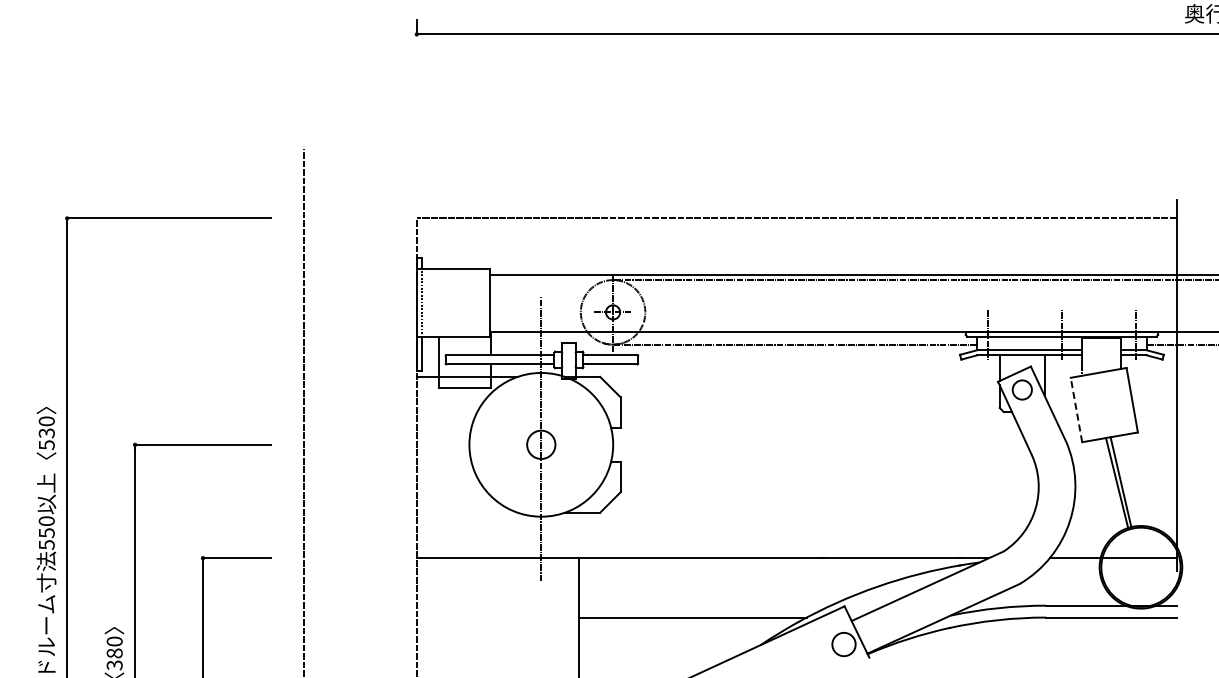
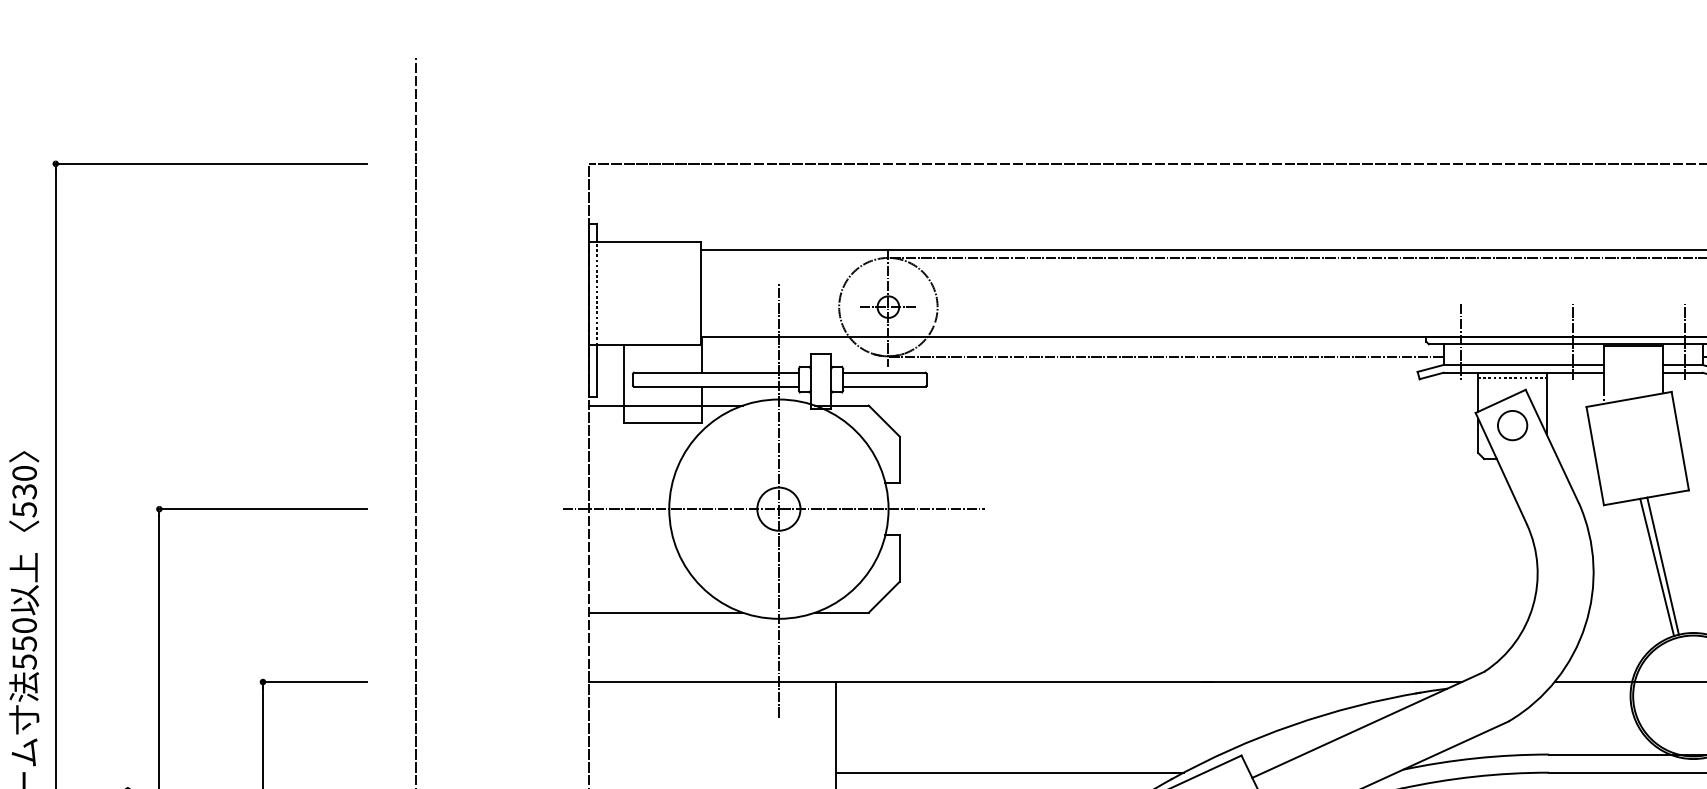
line: (1021, 359) -> (1511, 379), added
line: (1076, 410) -> (1595, 456), dashed -> solid
line: (537, 444) -> (773, 508), added
line: (466, 512) -> (664, 612), added

